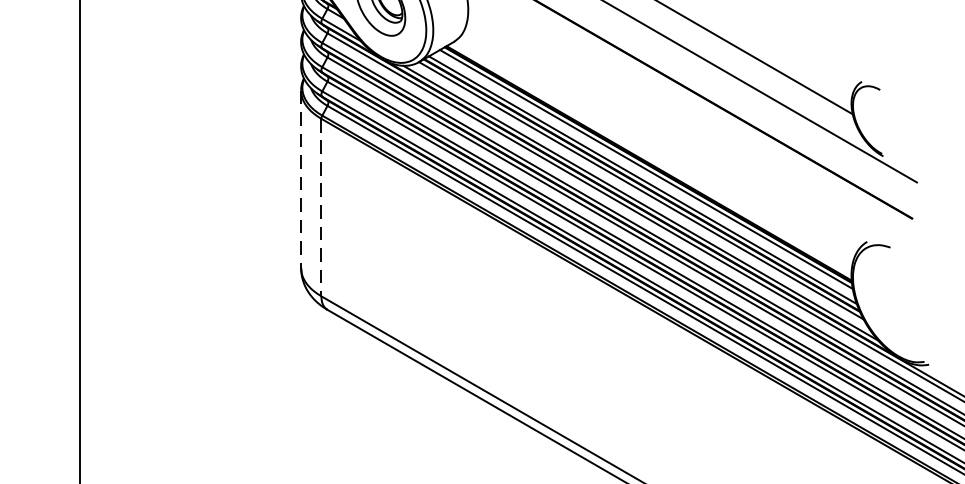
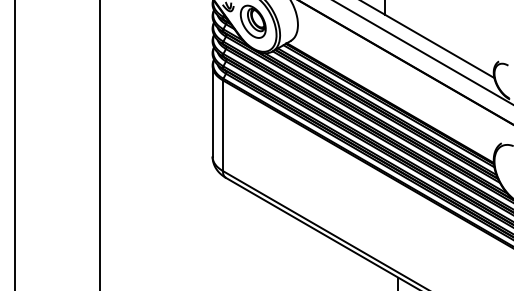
line: (300, 179) -> (212, 111), dashed -> solid
line: (320, 209) -> (222, 126), dashed -> solid

